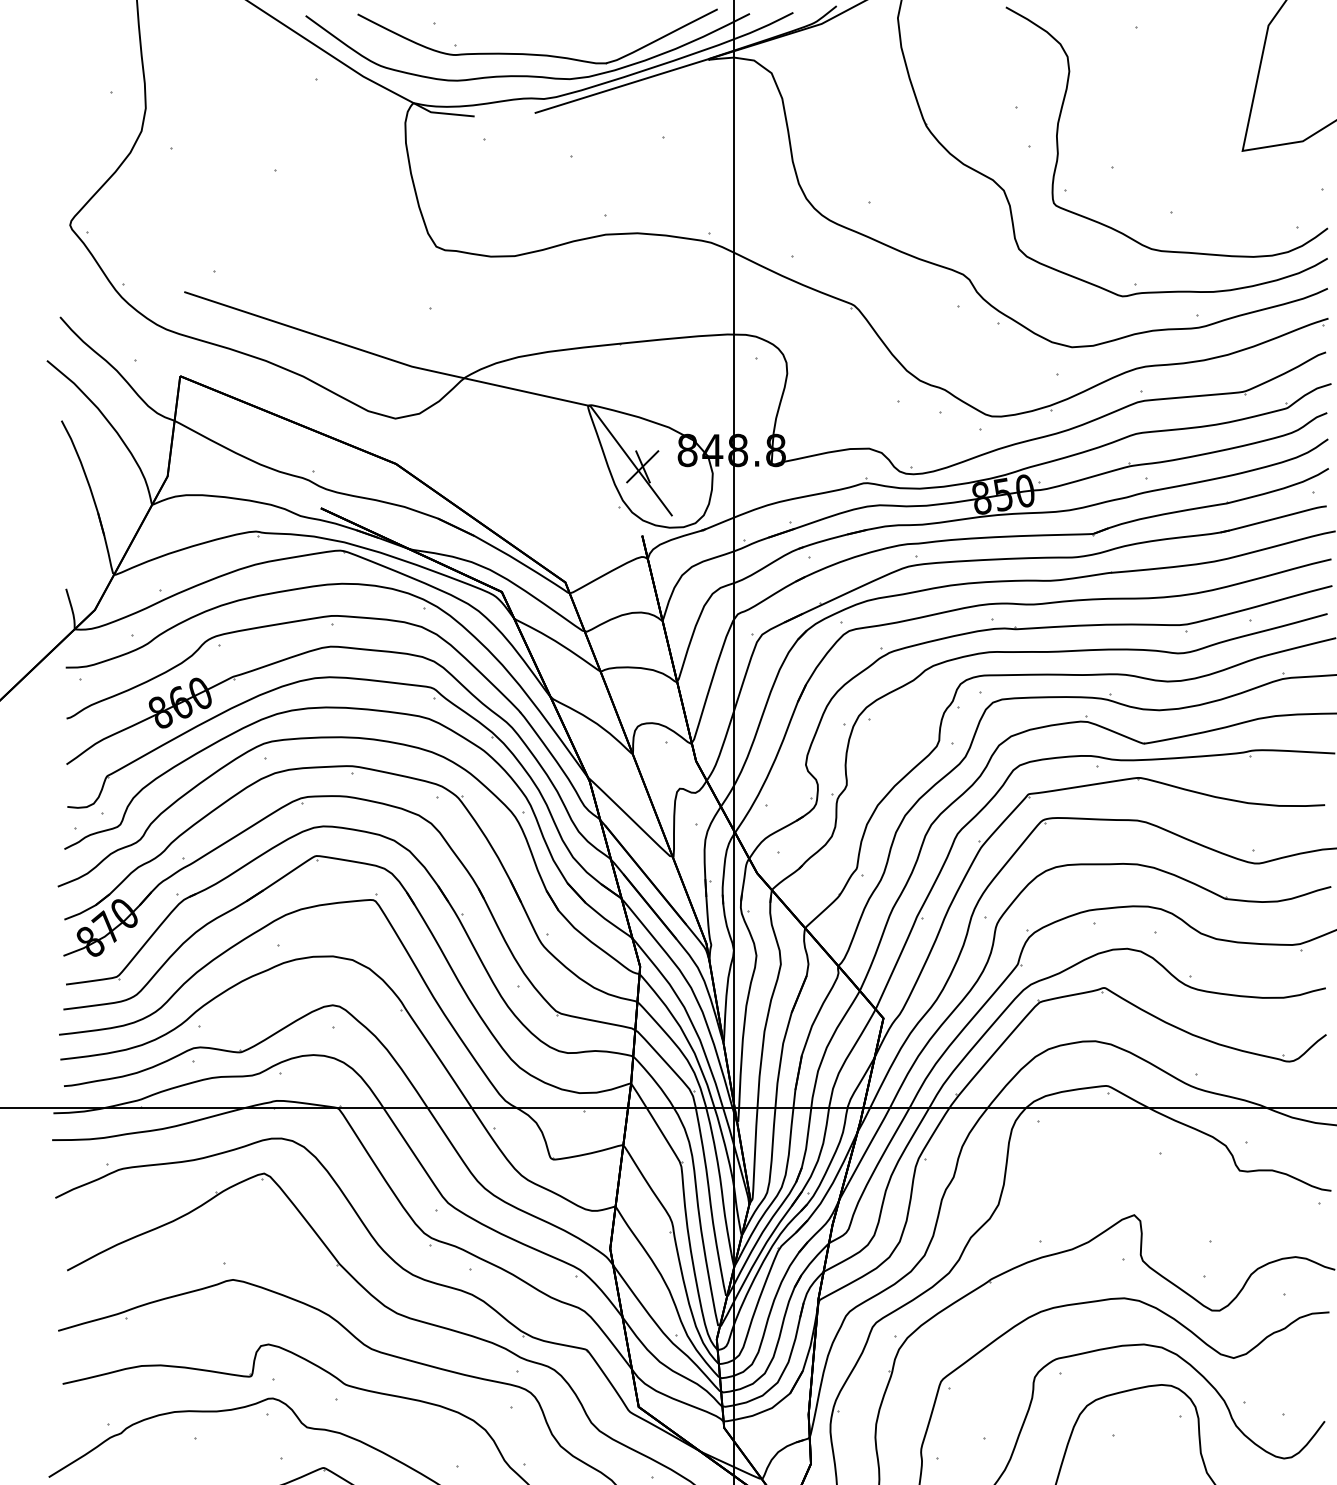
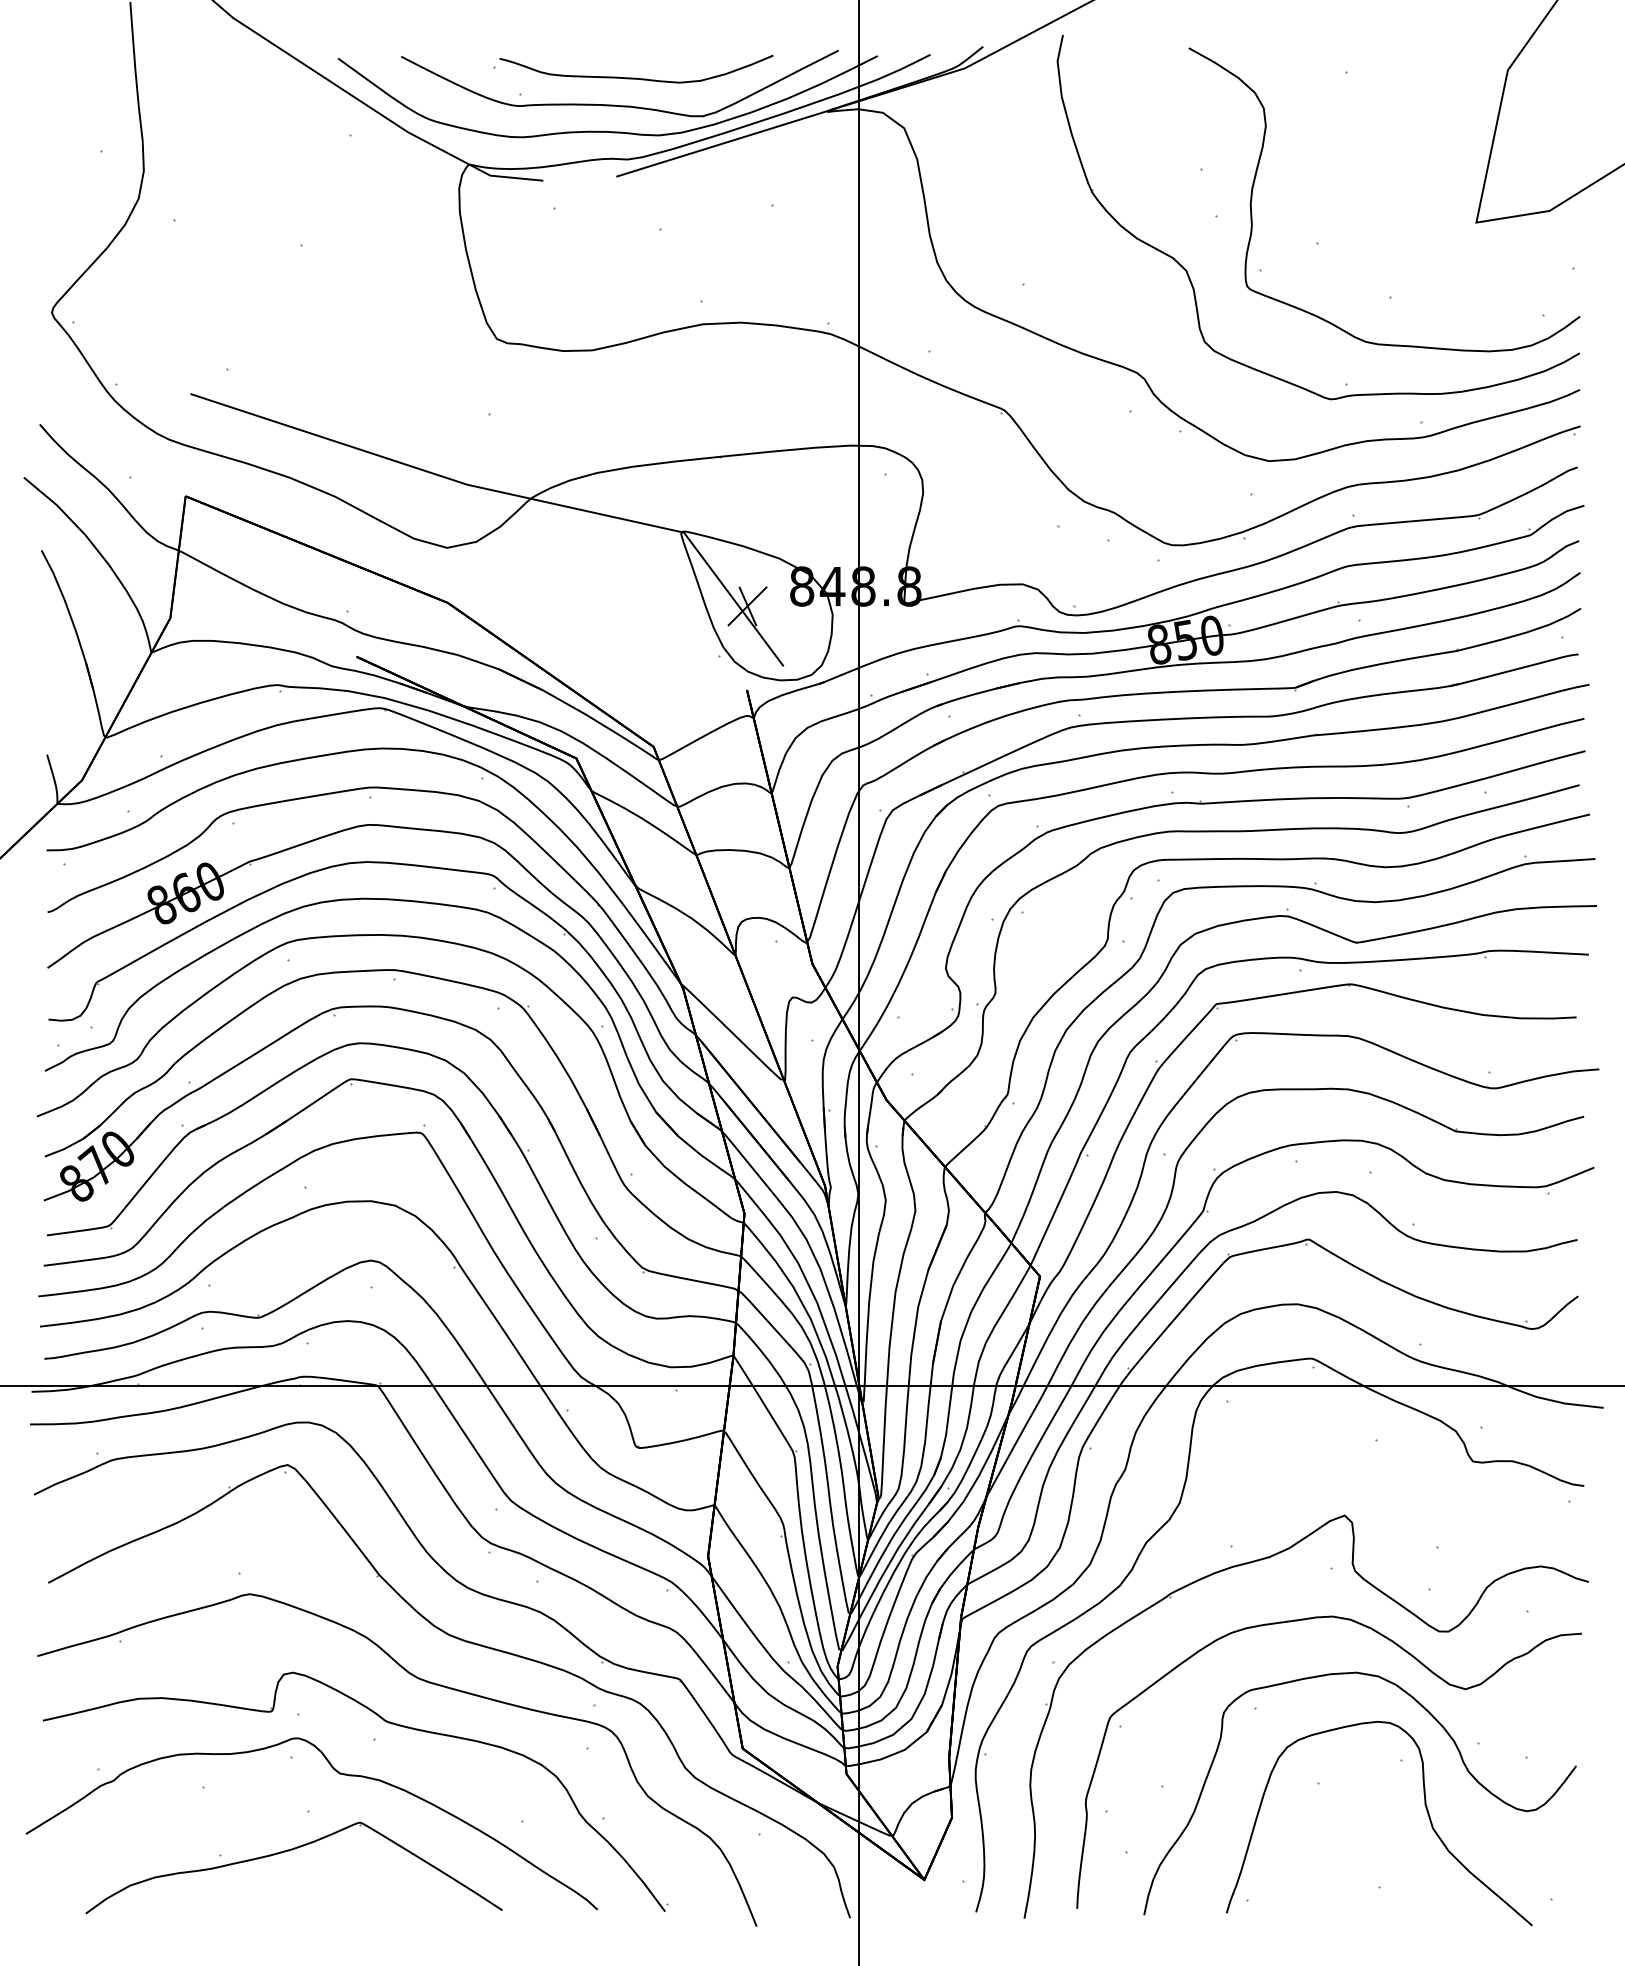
curve: (551, 31) -> (636, 77), added

